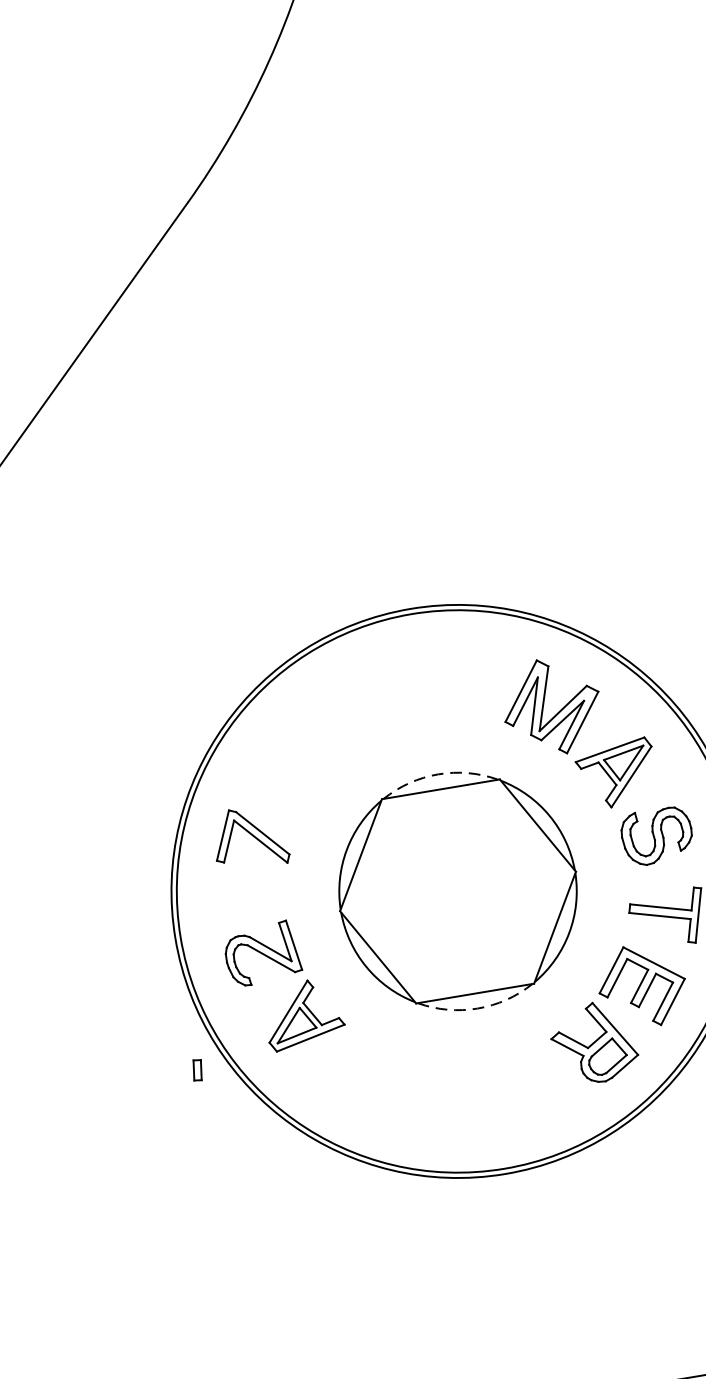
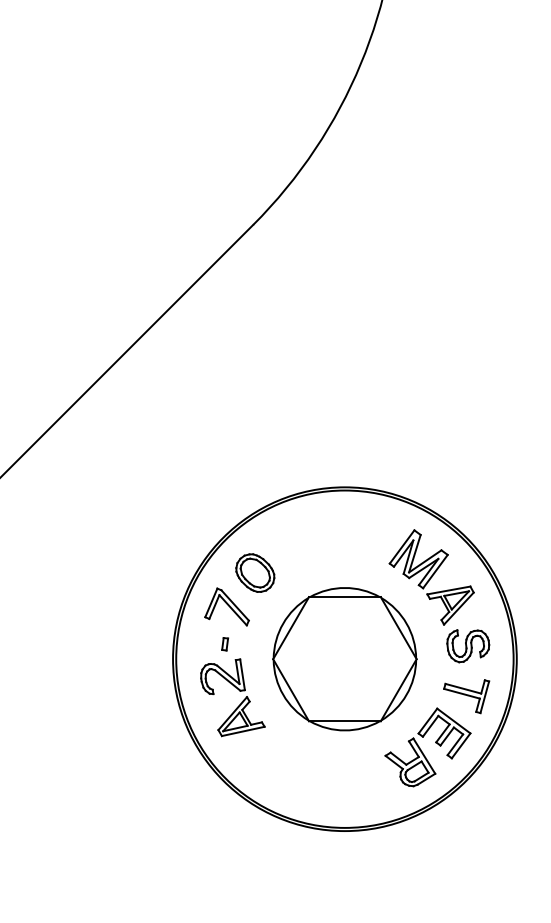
part: (287, 773) -> (255, 572), added
arc: (437, 773) -> (344, 587), dashed -> solid
arc: (476, 1008) -> (344, 730), dashed -> solid
part: (198, 1070) -> (225, 644), moved

